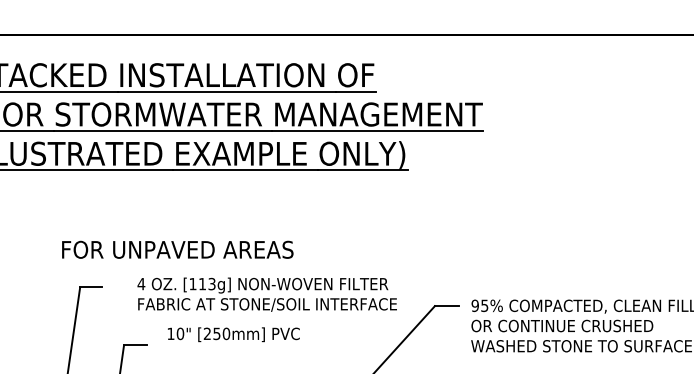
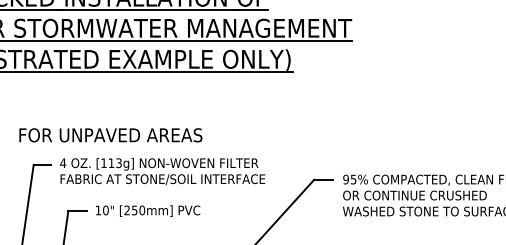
text: (266, 294) -> (162, 171), moved
text: (233, 334) -> (147, 210), moved

